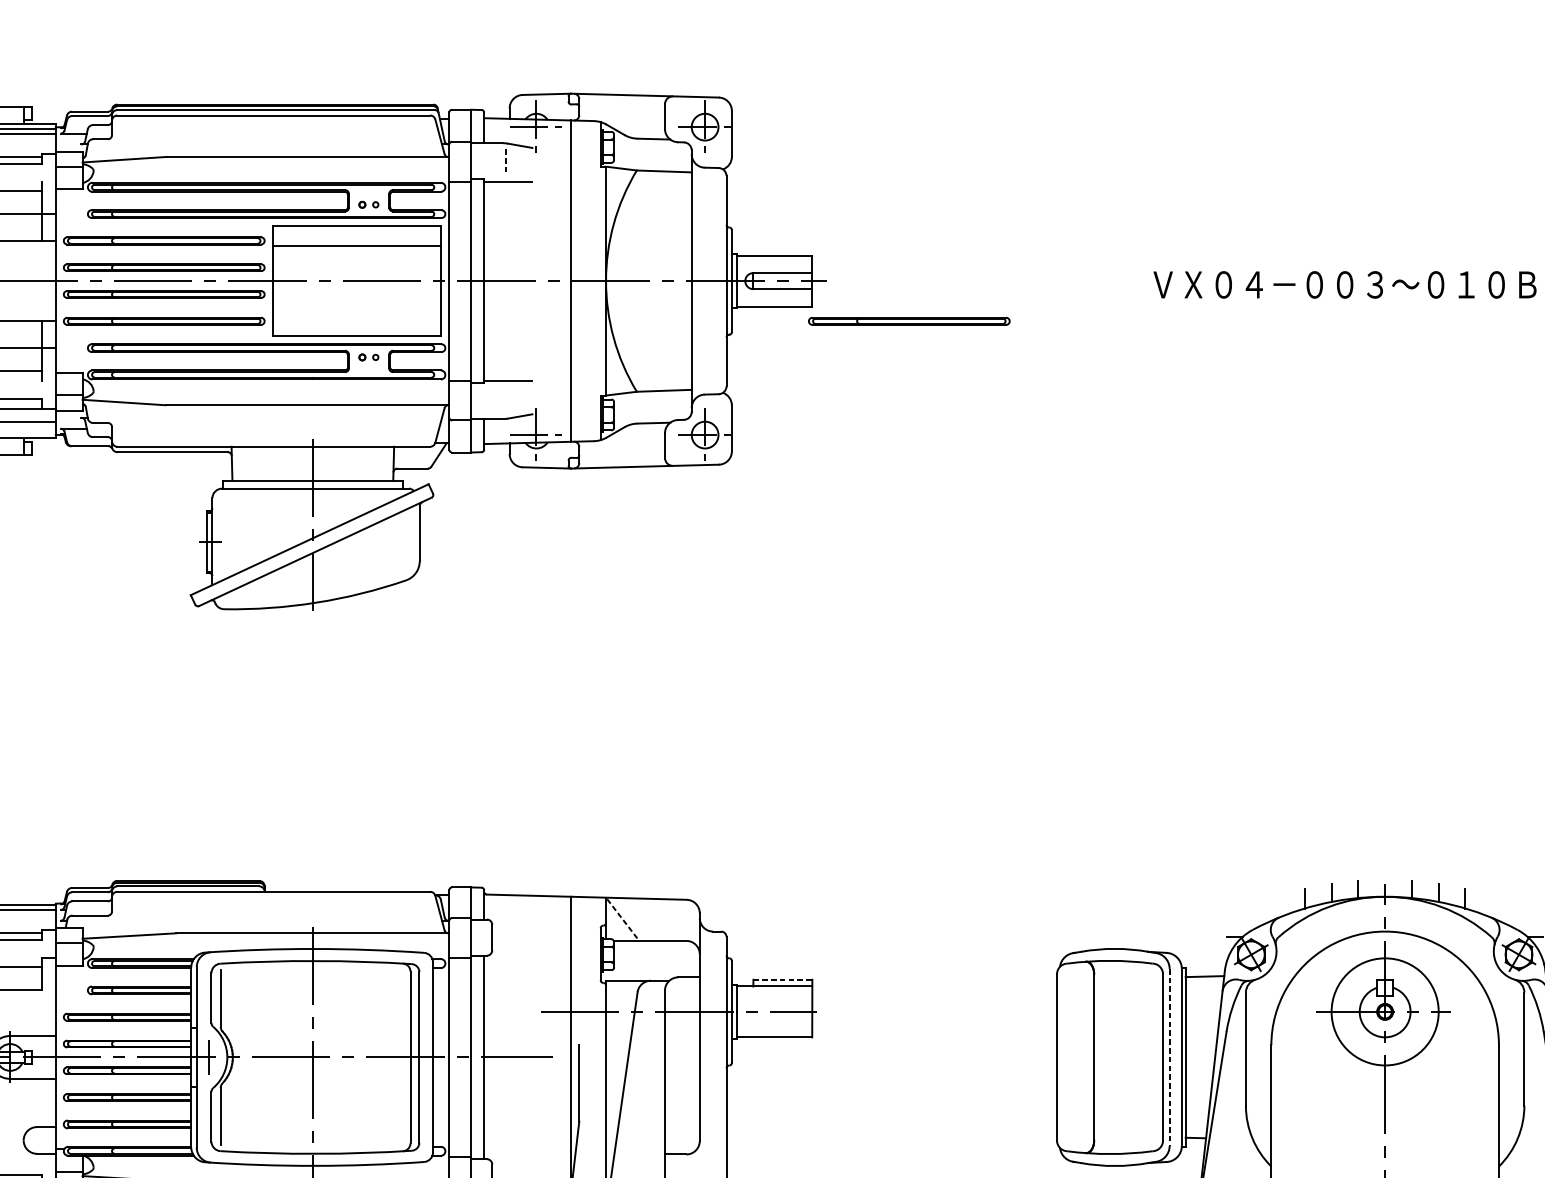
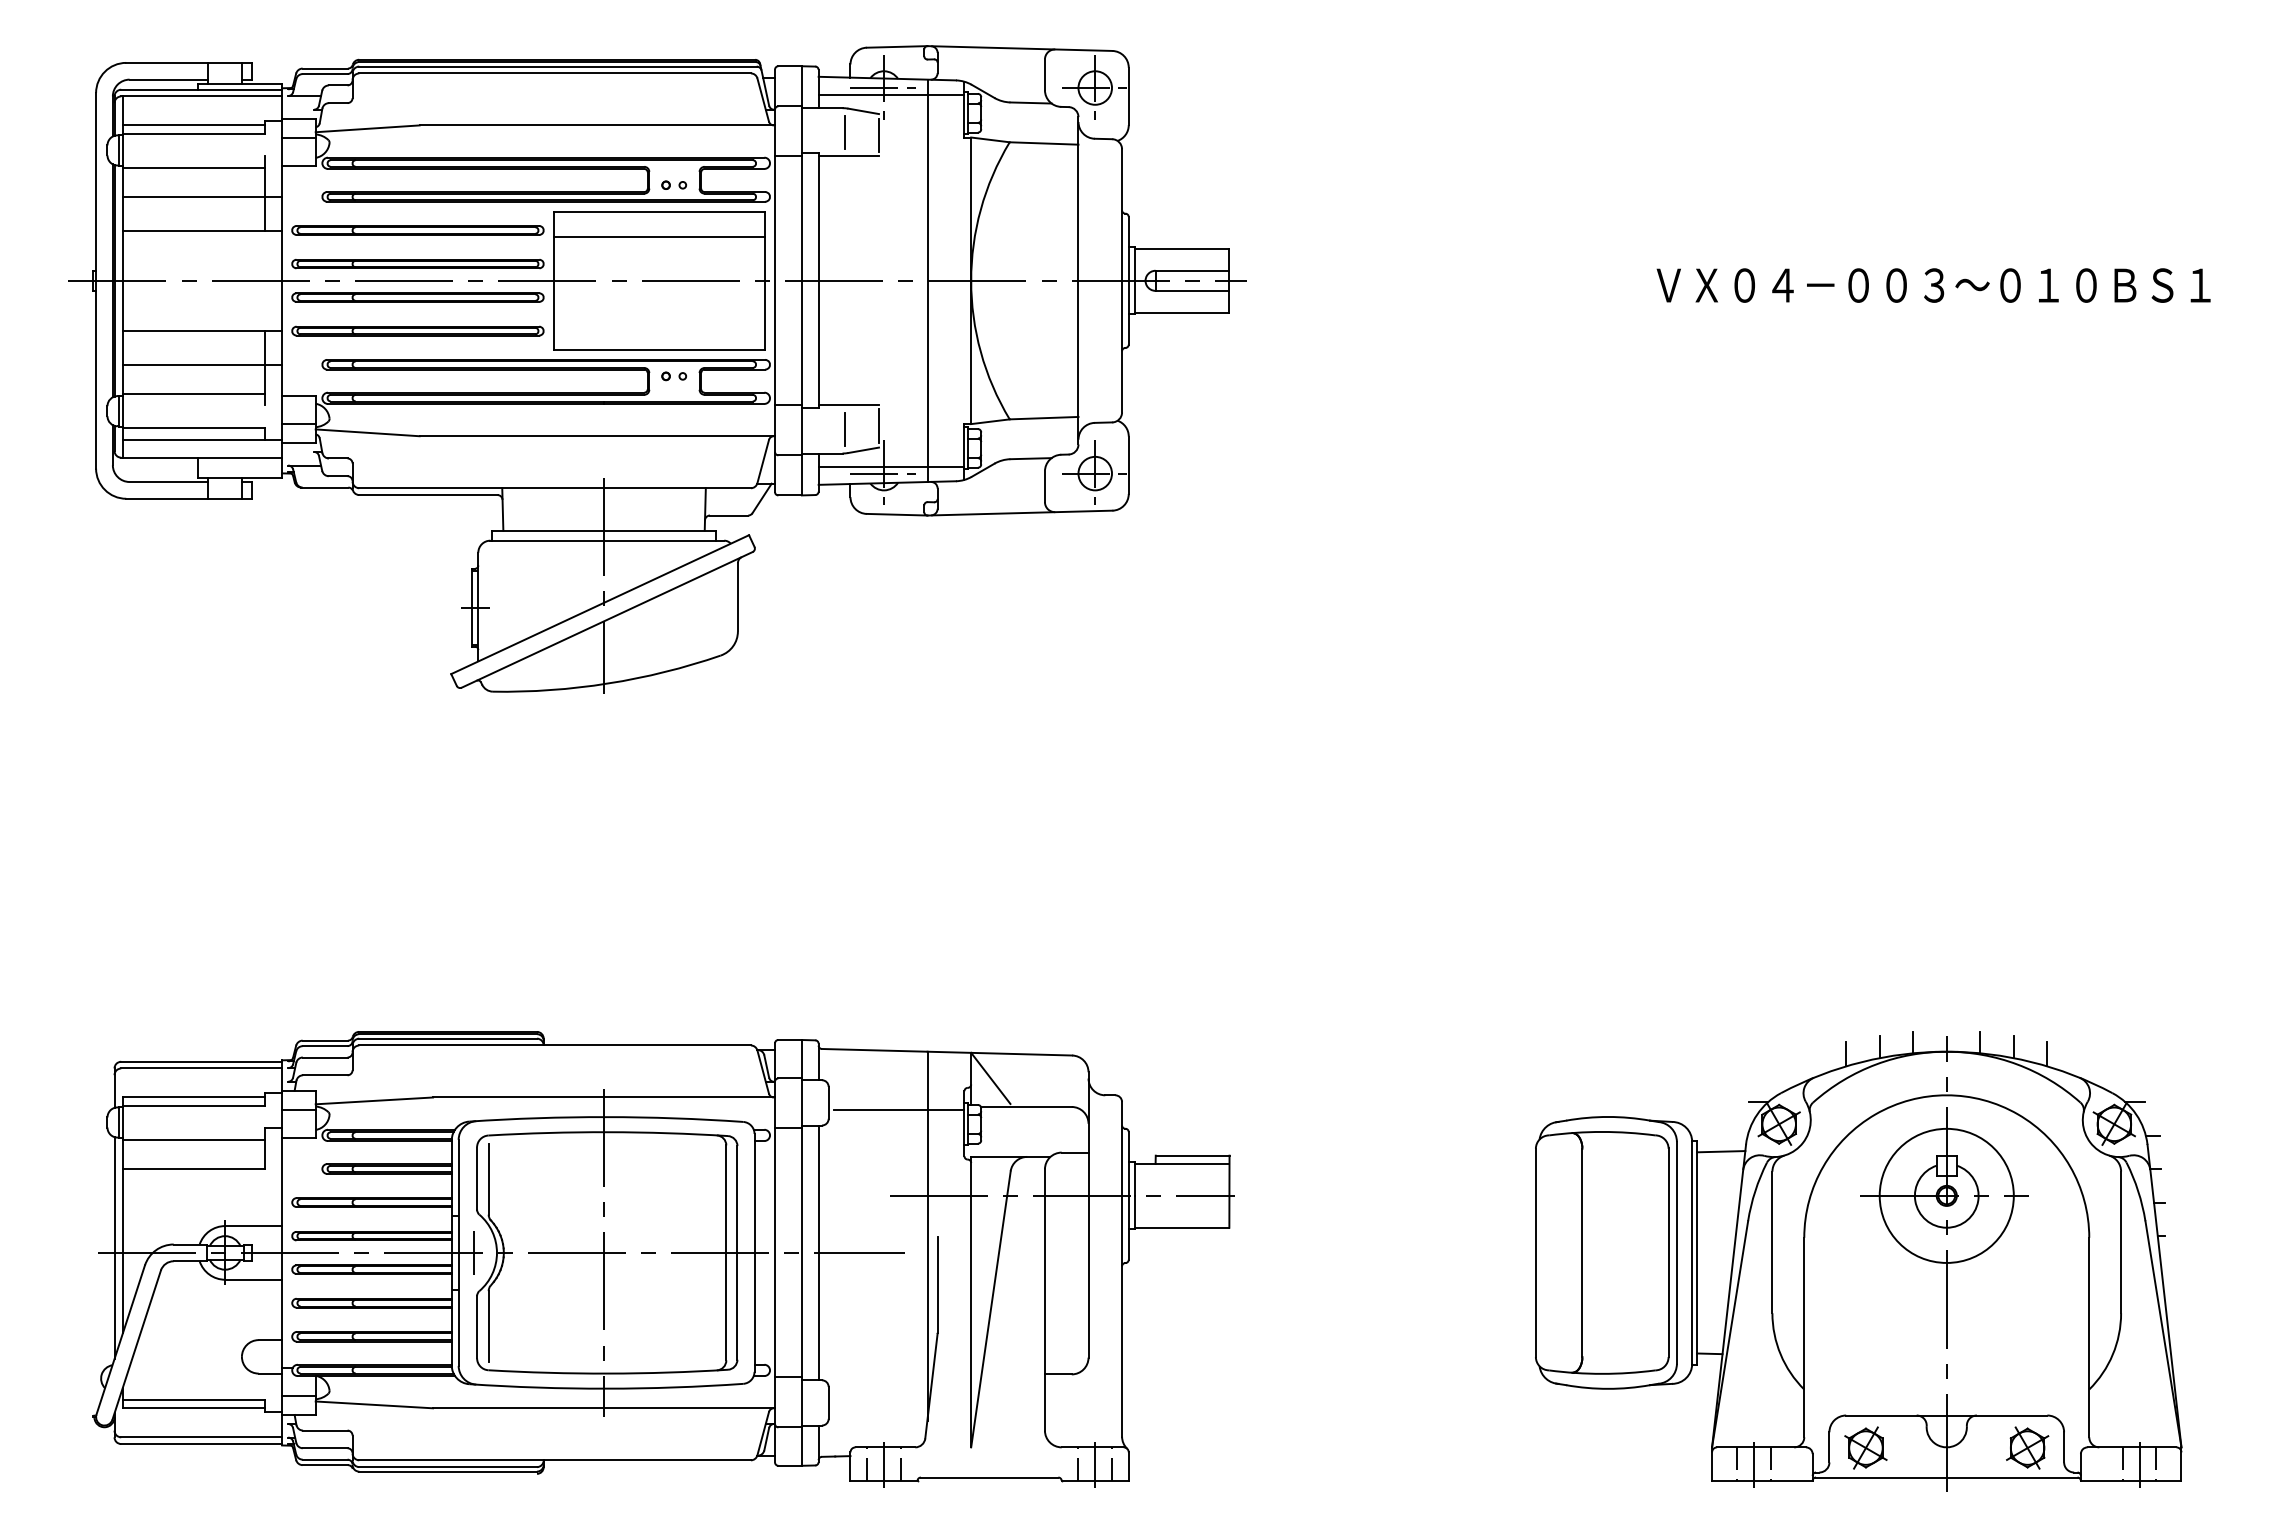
line: (542, 132) -> (891, 94), added
line: (505, 162) -> (845, 132), dashed -> solid
line: (532, 165) -> (878, 135), added
part: (908, 320) -> (1350, 330), removed
line: (532, 396) -> (878, 425), added
line: (505, 399) -> (845, 429), added
line: (542, 429) -> (891, 466), added
line: (621, 918) -> (990, 1078), dashed -> solid
line: (548, 943) -> (898, 1110), added
line: (782, 979) -> (1192, 1155), dashed -> solid
line: (1169, 1057) -> (1676, 1252), dashed -> solid

